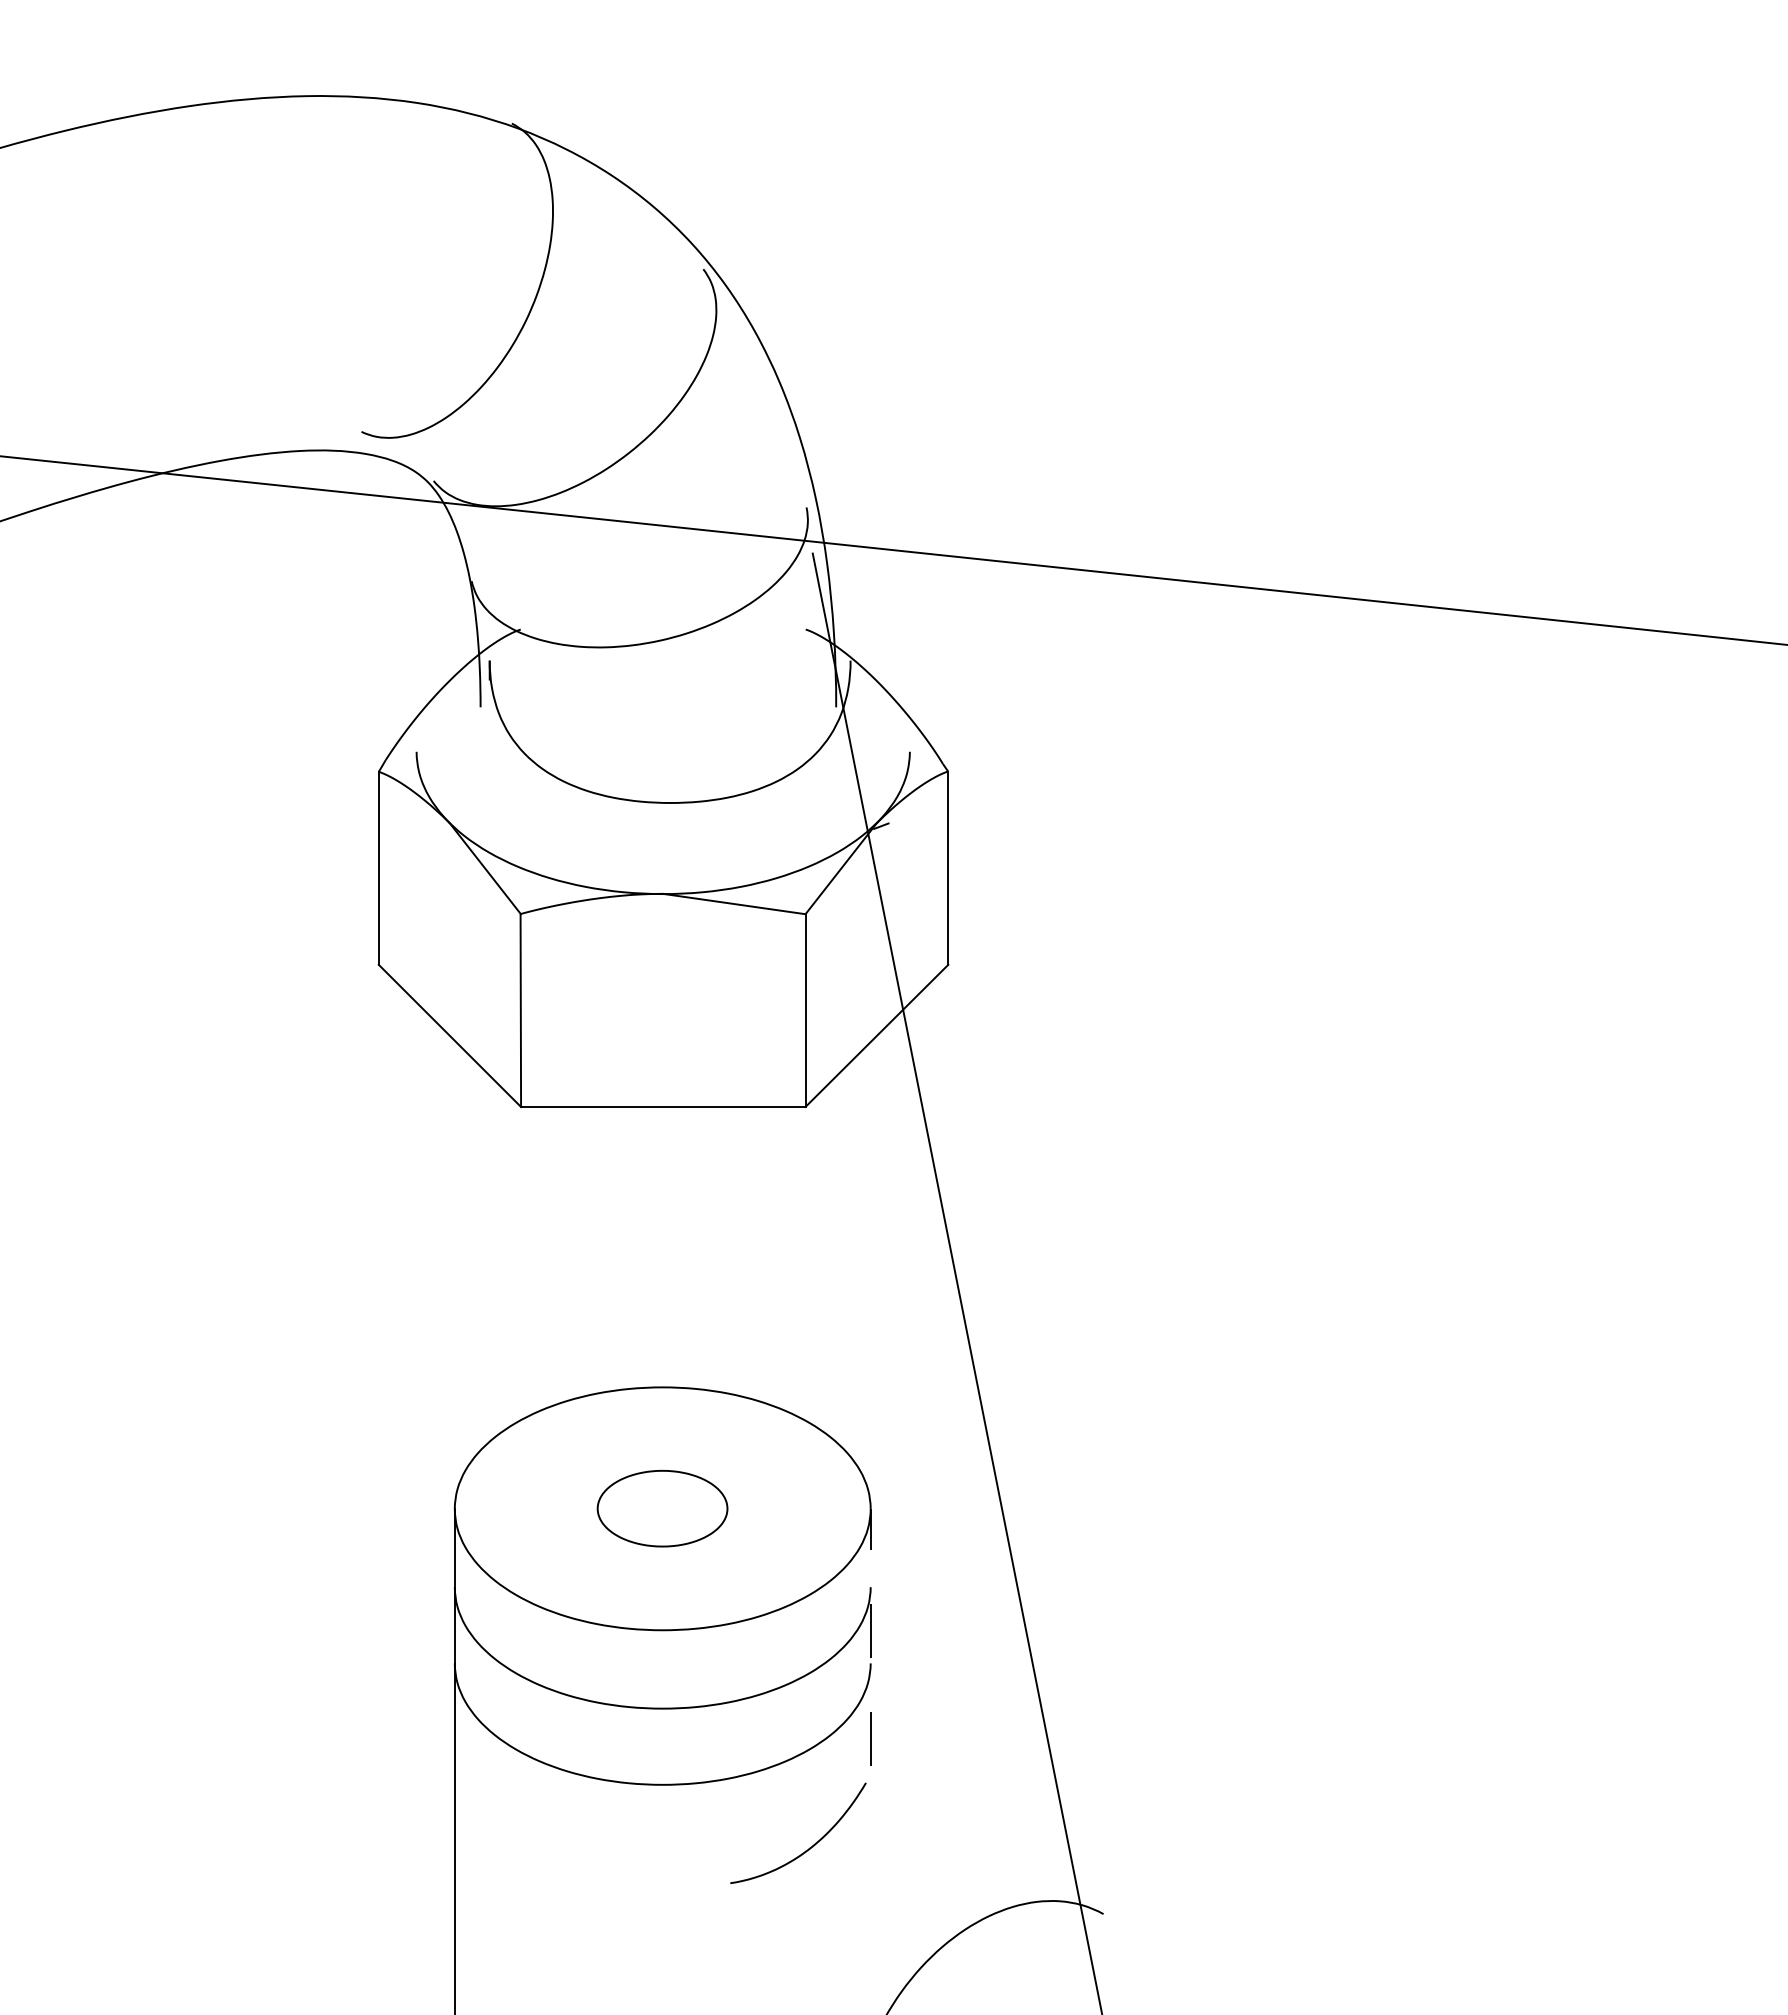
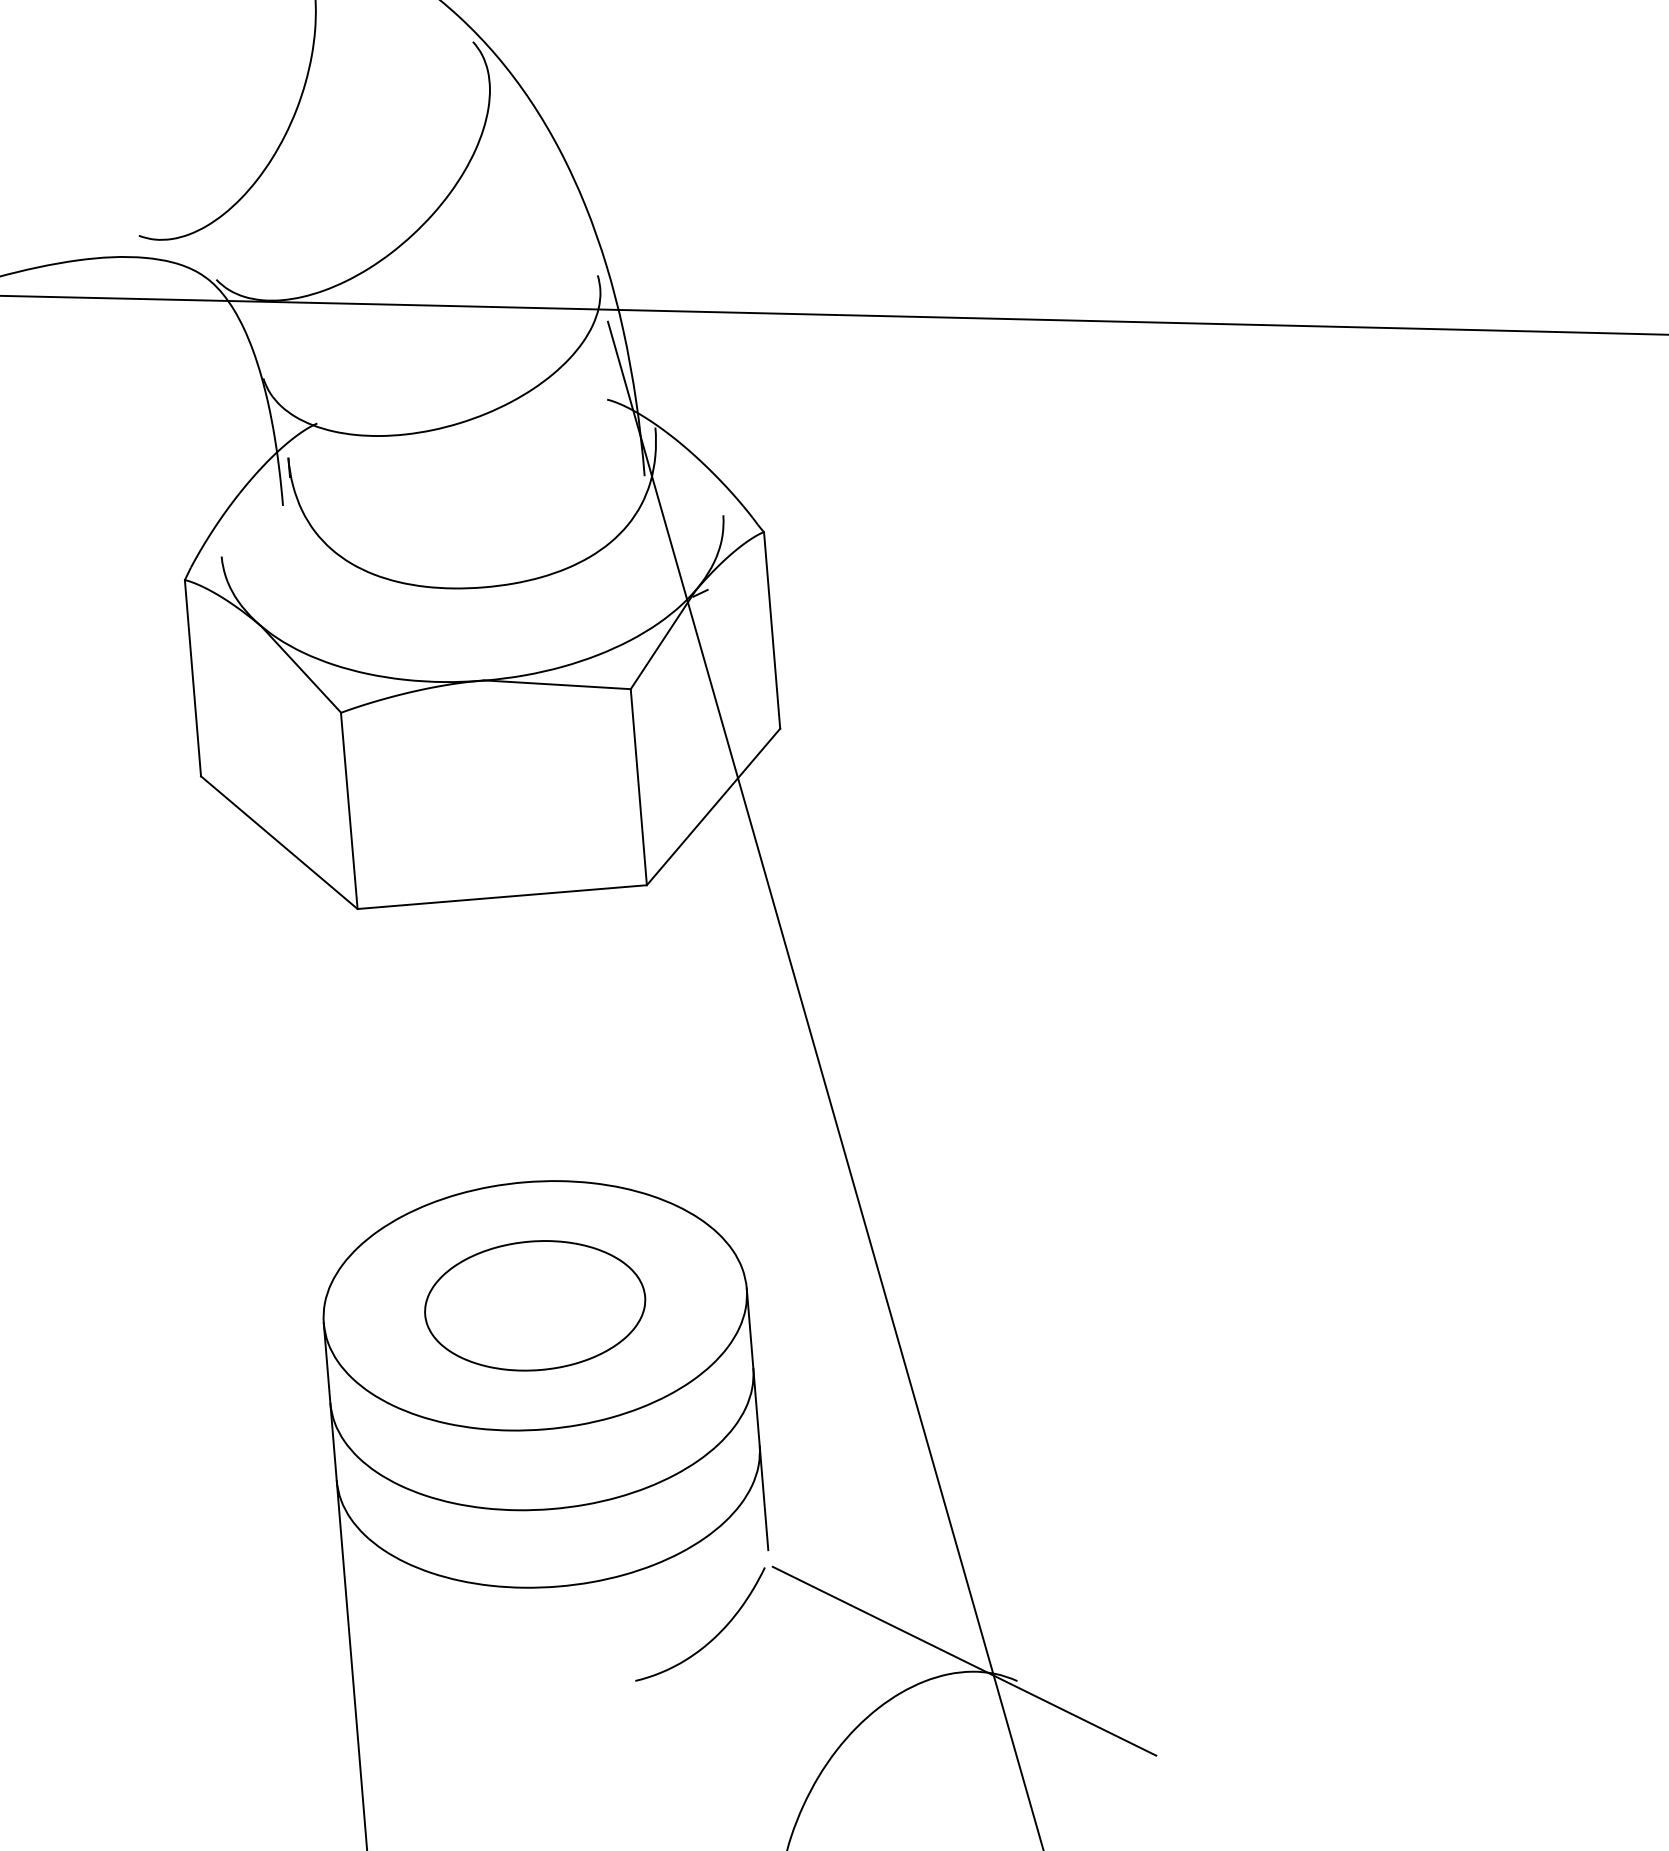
part: (662, 1508) -> (535, 1305), size x1.67
line: (870, 1637) -> (757, 1419), dashed -> solid
line: (1053, 1890) -> (964, 1661), added

